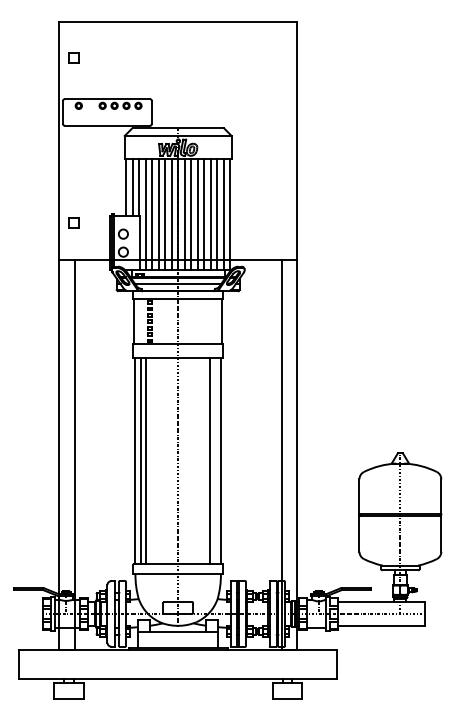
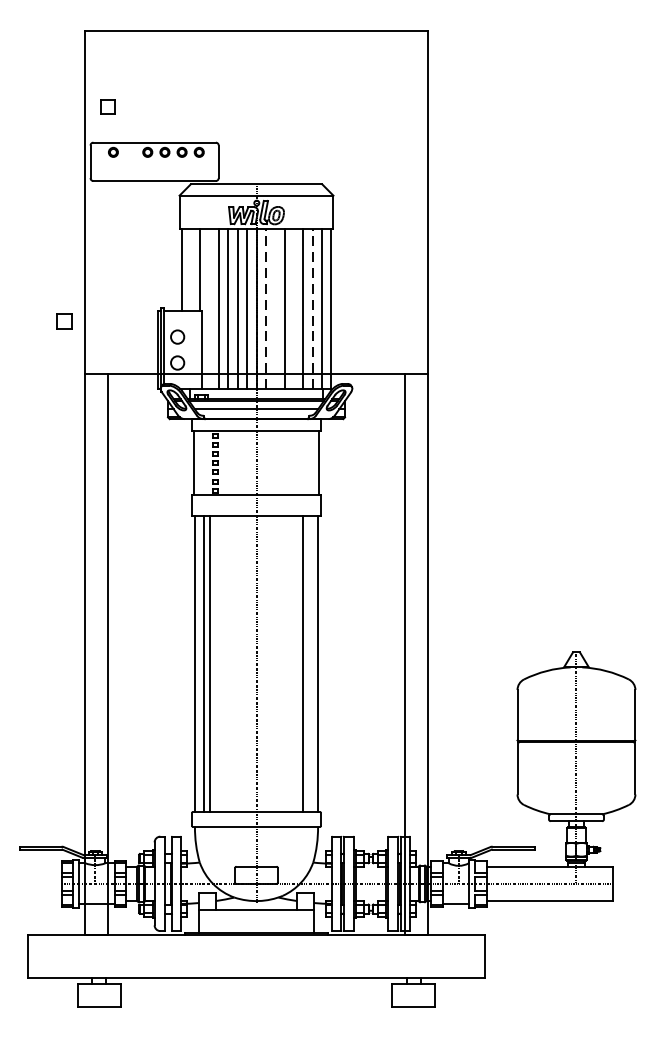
part: (73, 57) -> (107, 105), moved
line: (132, 187) -> (190, 269), removed
line: (145, 214) -> (209, 308), removed
line: (184, 214) -> (265, 308), solid -> dashed
line: (191, 214) -> (275, 308), removed
line: (204, 214) -> (294, 308), removed
line: (217, 214) -> (313, 308), solid -> dashed
part: (73, 222) -> (63, 320), moved

